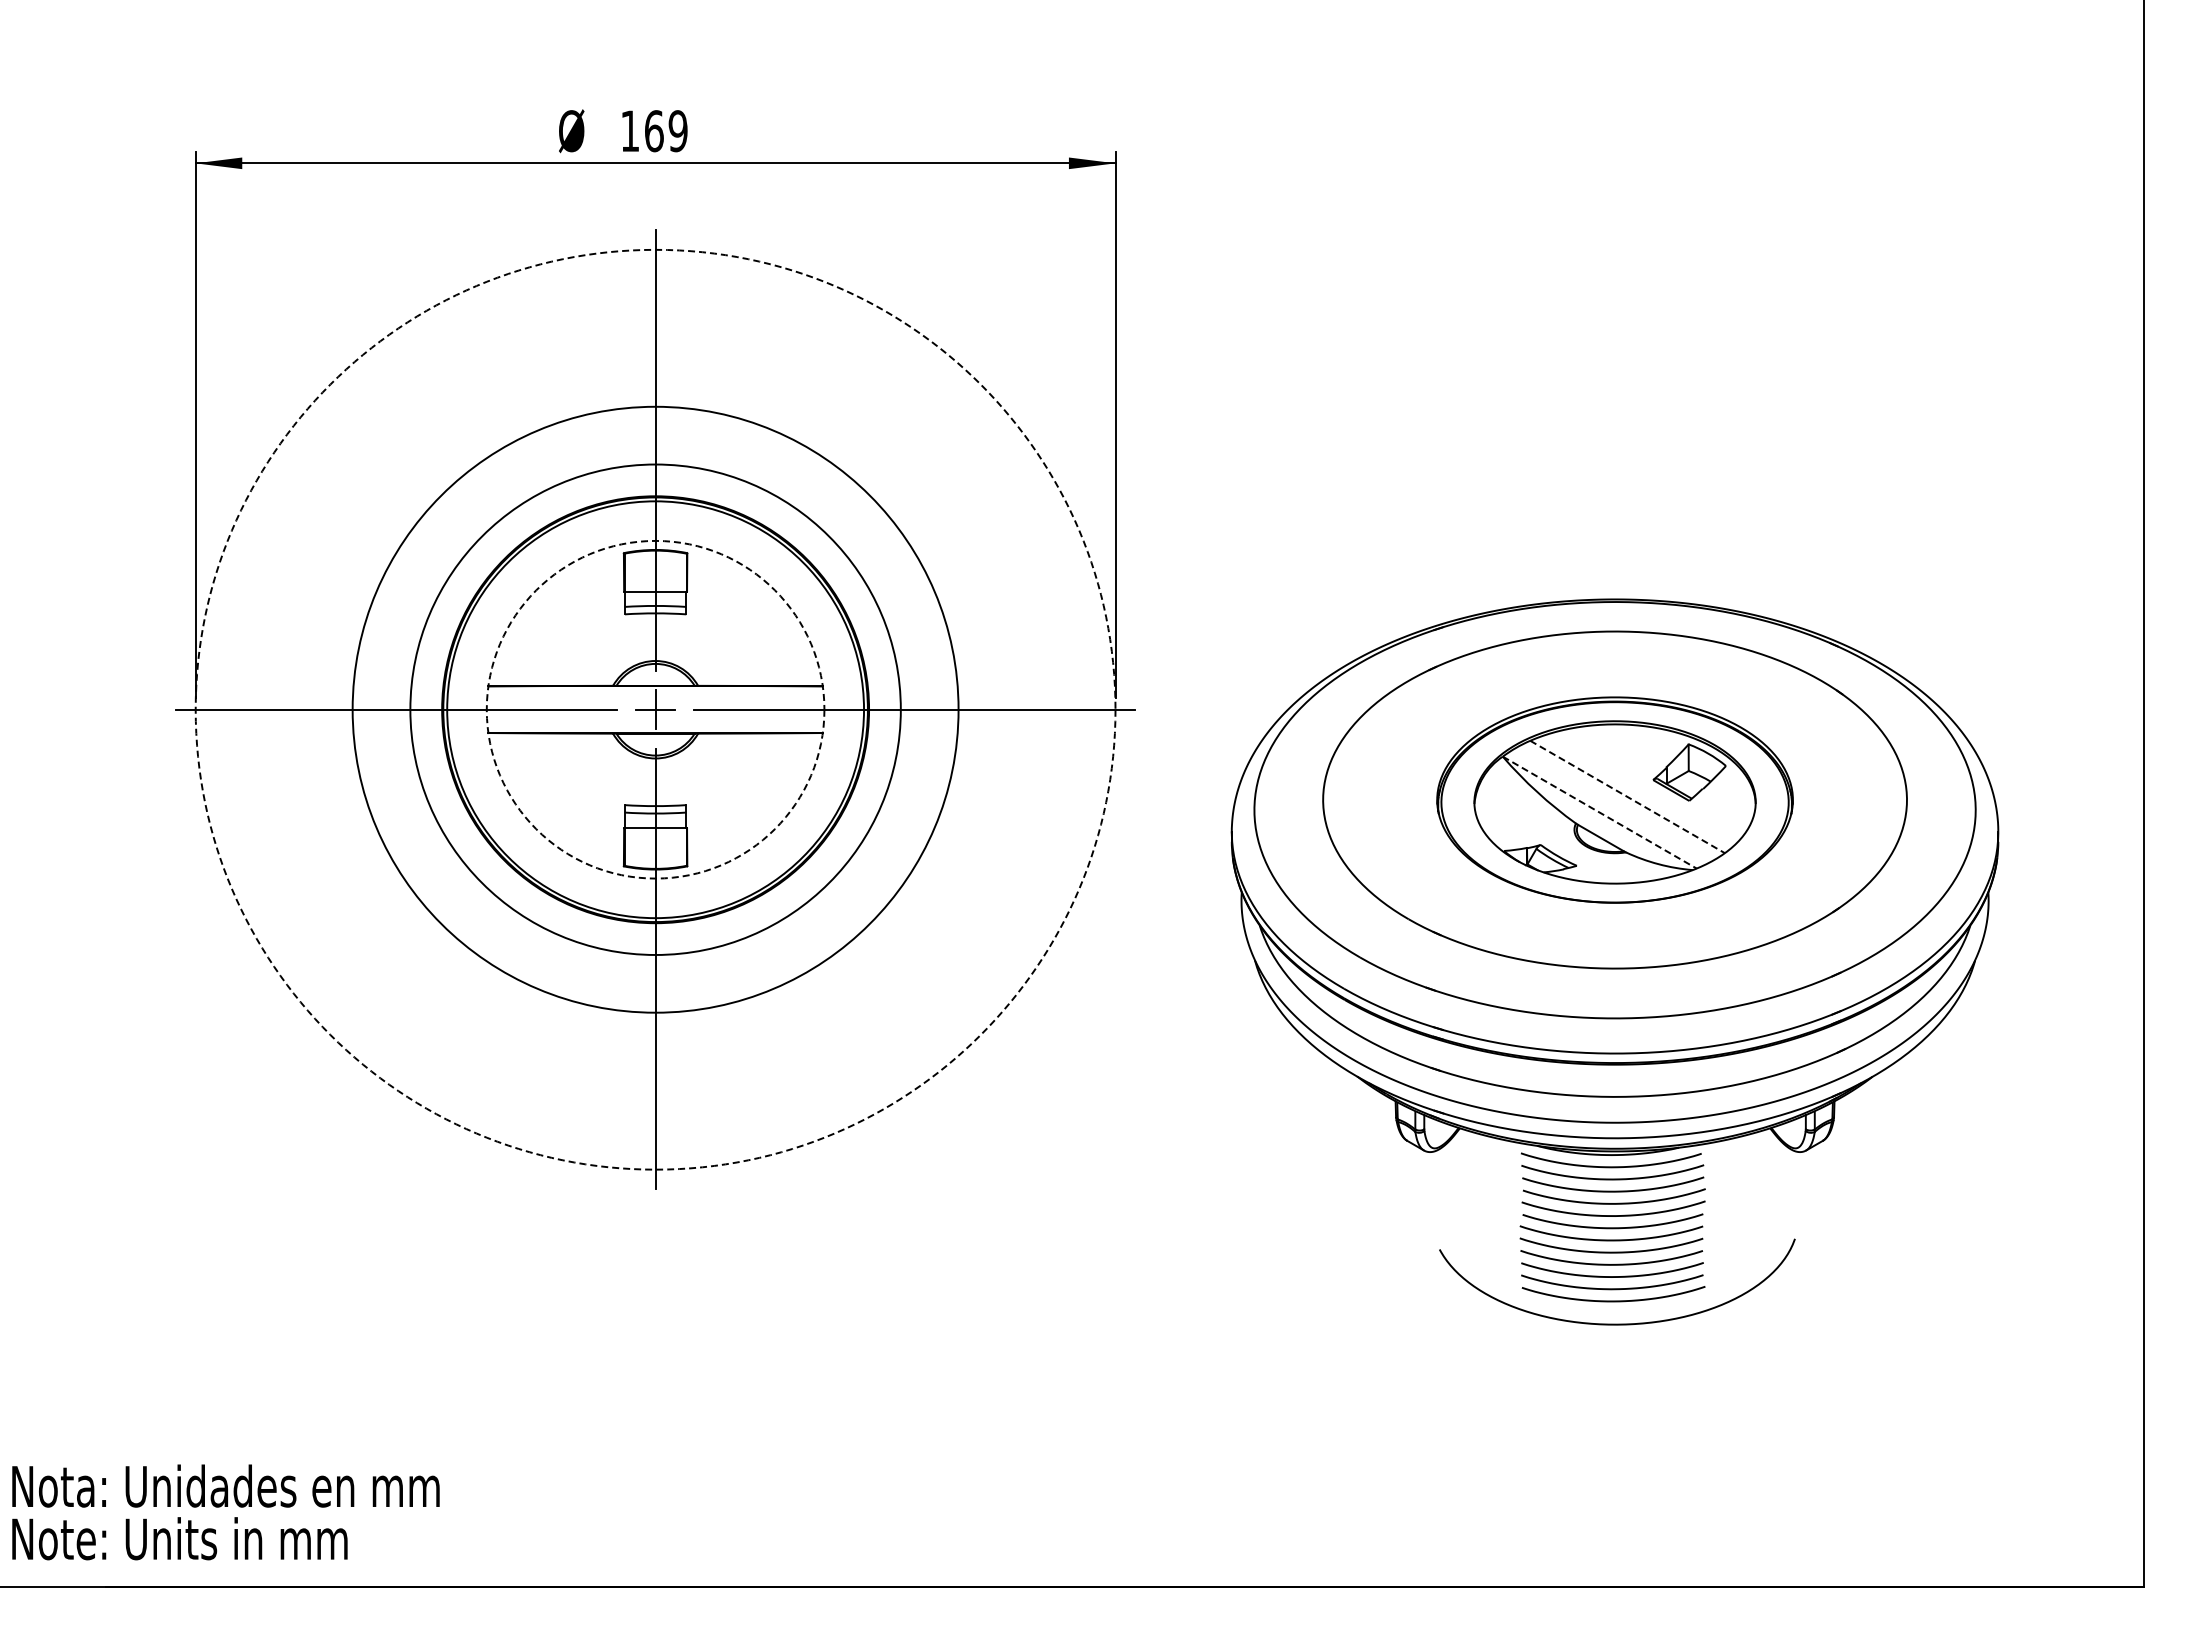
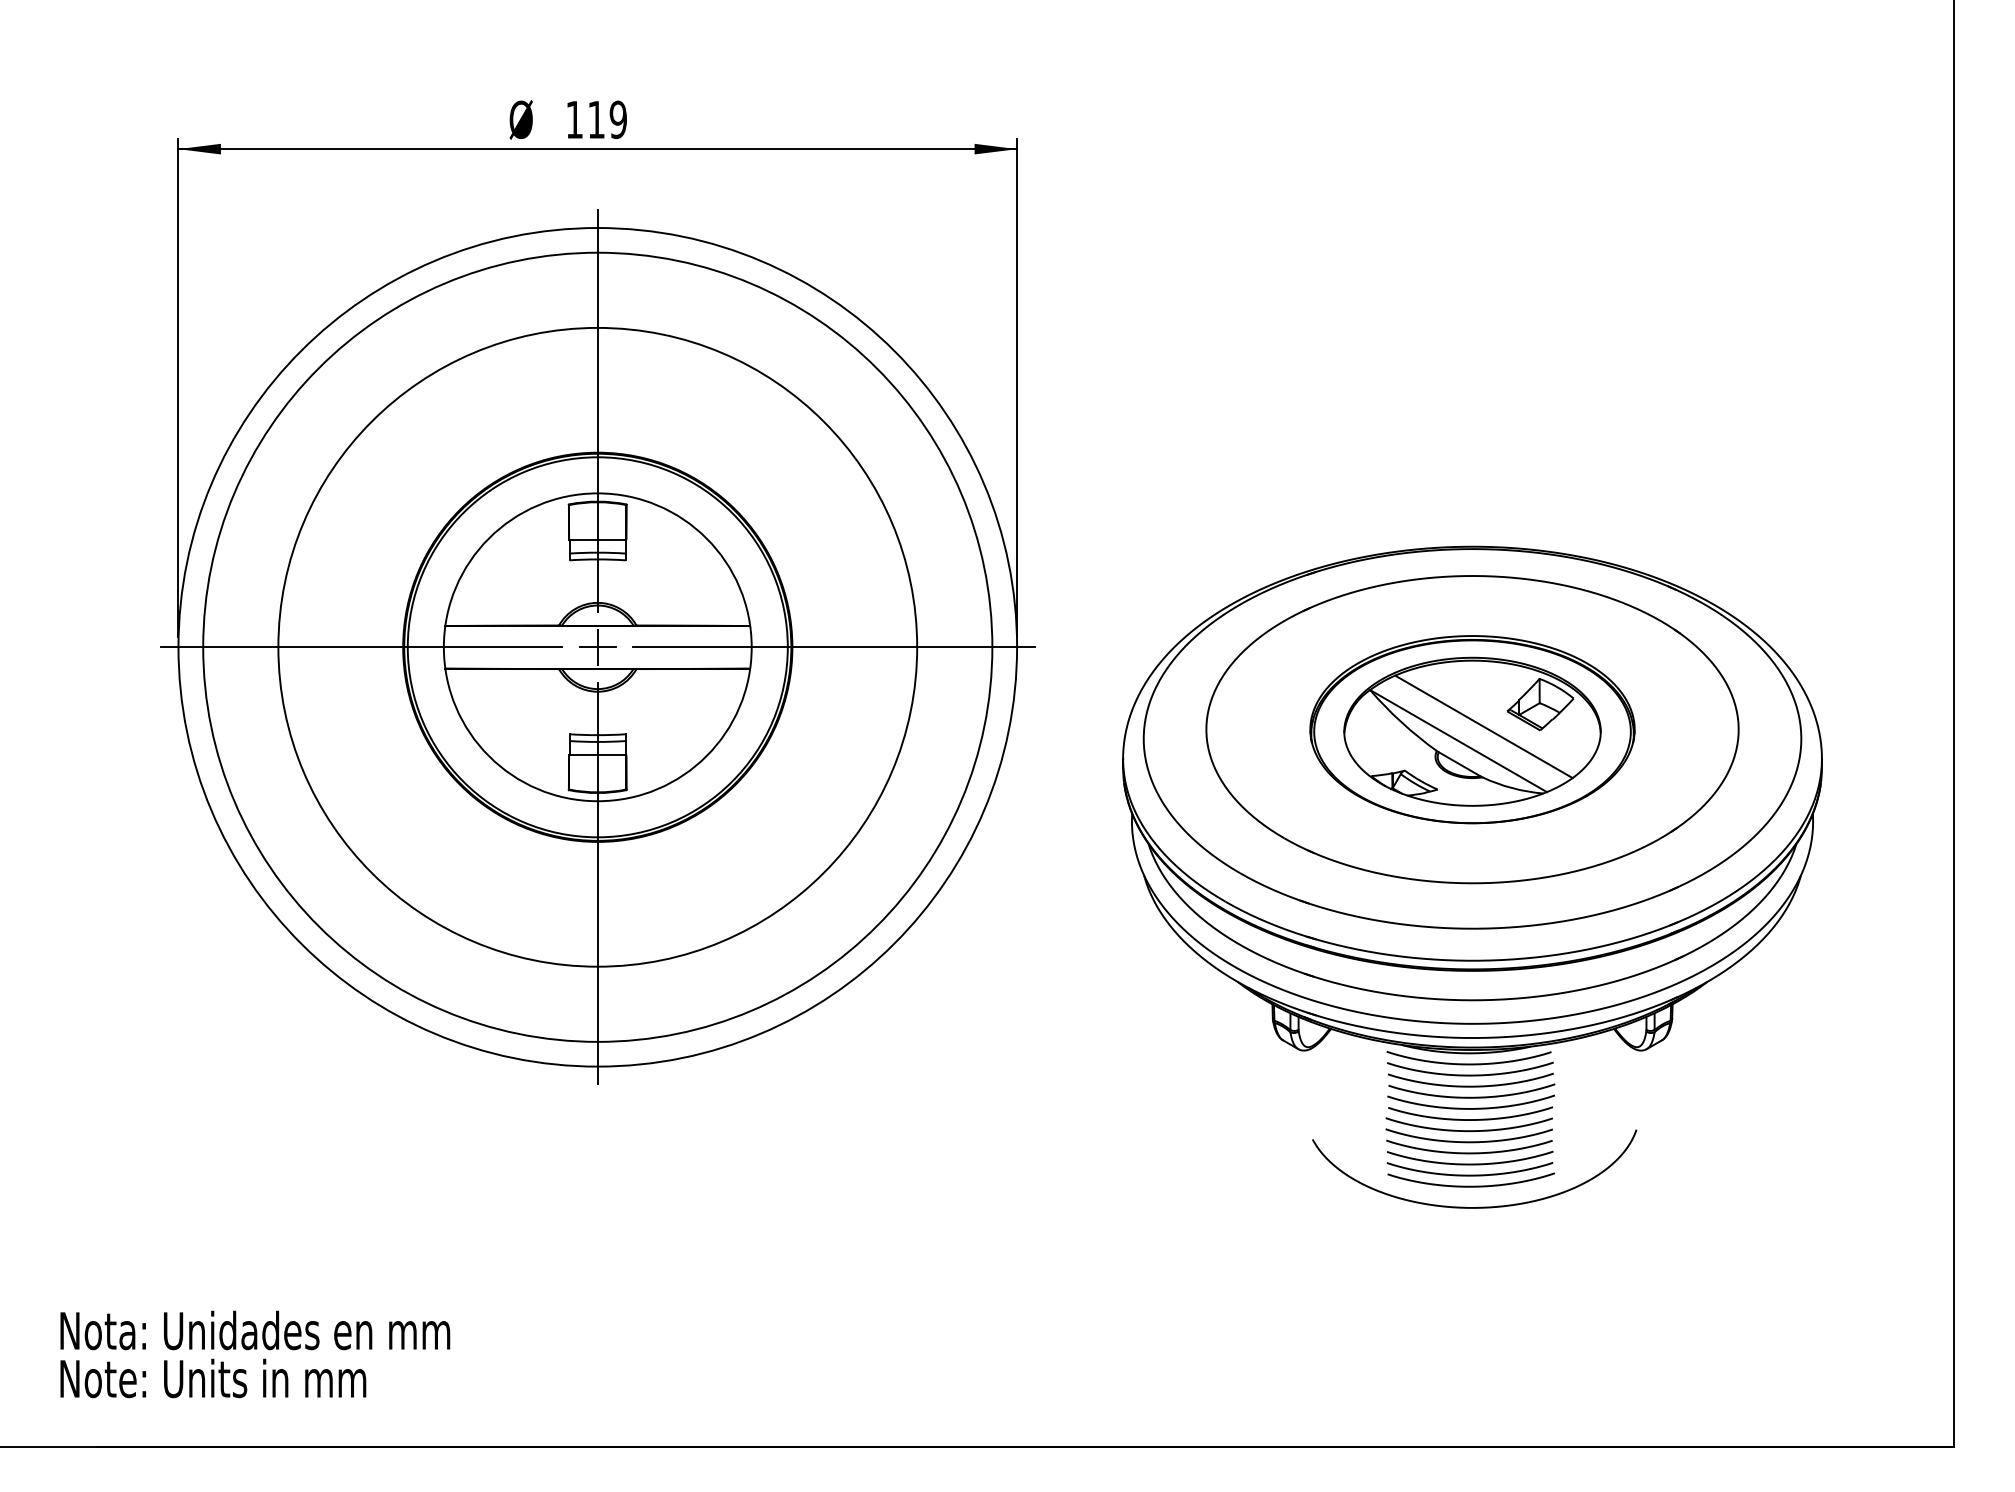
text: (654, 131) -> (596, 120), 169 -> 119
circle: (655, 709) -> (597, 647), dashed -> solid
circle: (655, 709) -> (597, 647), dashed -> solid
circle: (655, 709) -> (597, 647), size x1.43
circle: (655, 709) -> (597, 647), size x1.43
line: (1628, 797) -> (1484, 727), dashed -> solid
line: (1599, 812) -> (1458, 740), dashed -> solid
text: (225, 1512) -> (254, 1354), moved

